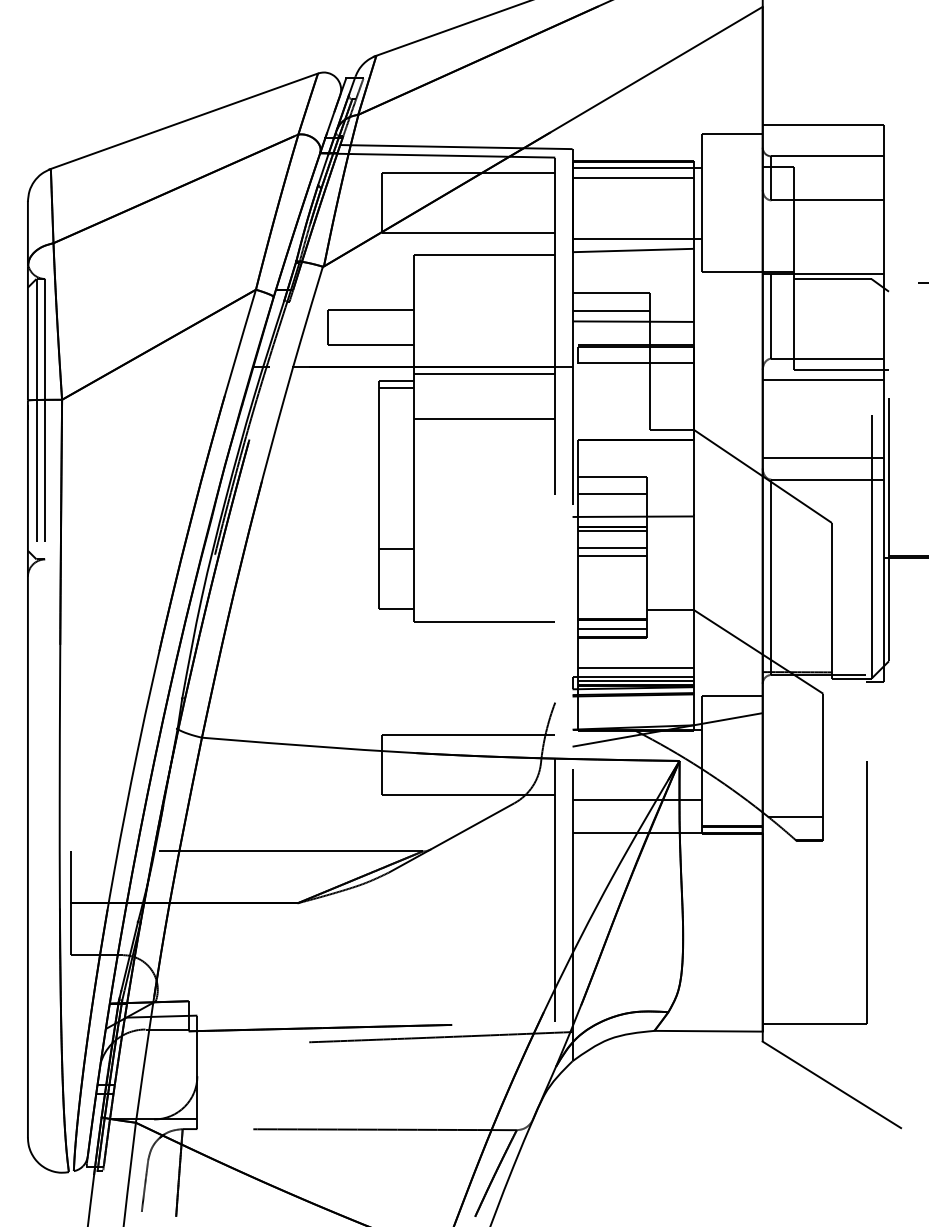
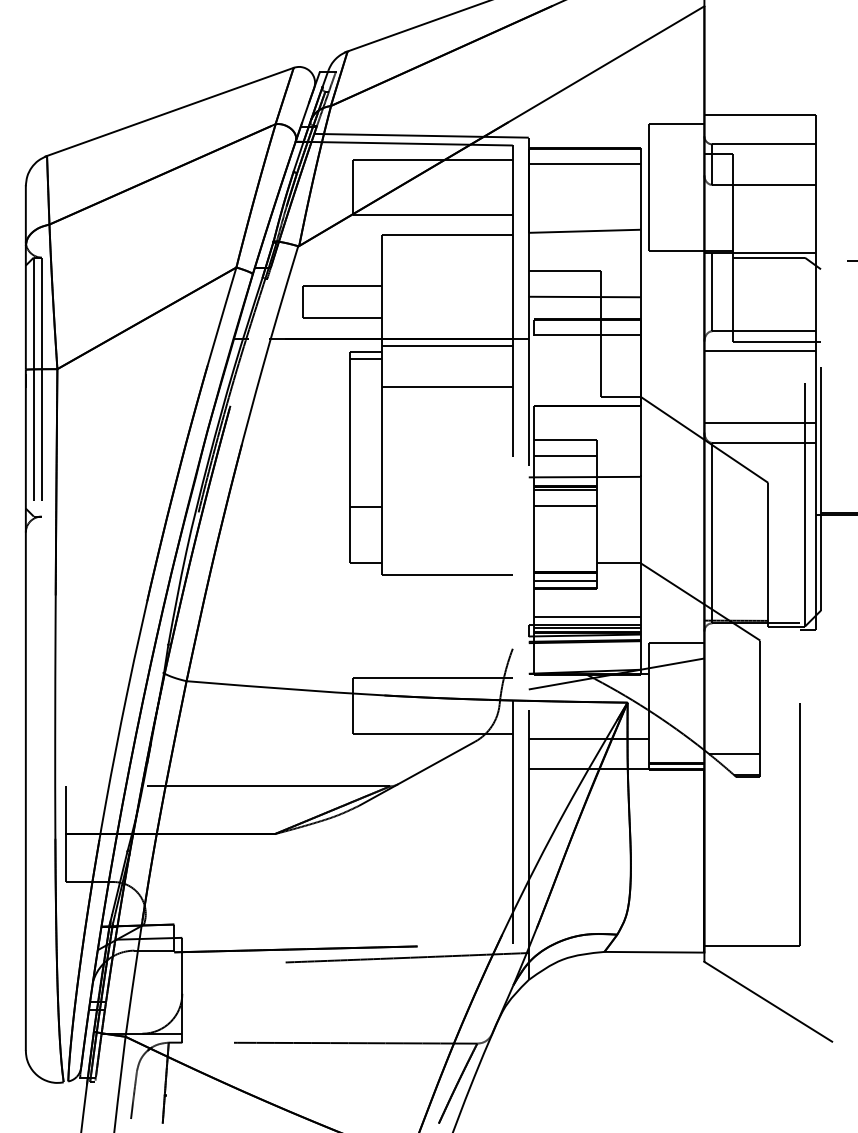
line: (637, 167) -> (588, 154), removed
line: (637, 238) -> (588, 220), removed
line: (611, 310) -> (564, 286), removed
line: (612, 556) -> (565, 513), removed

